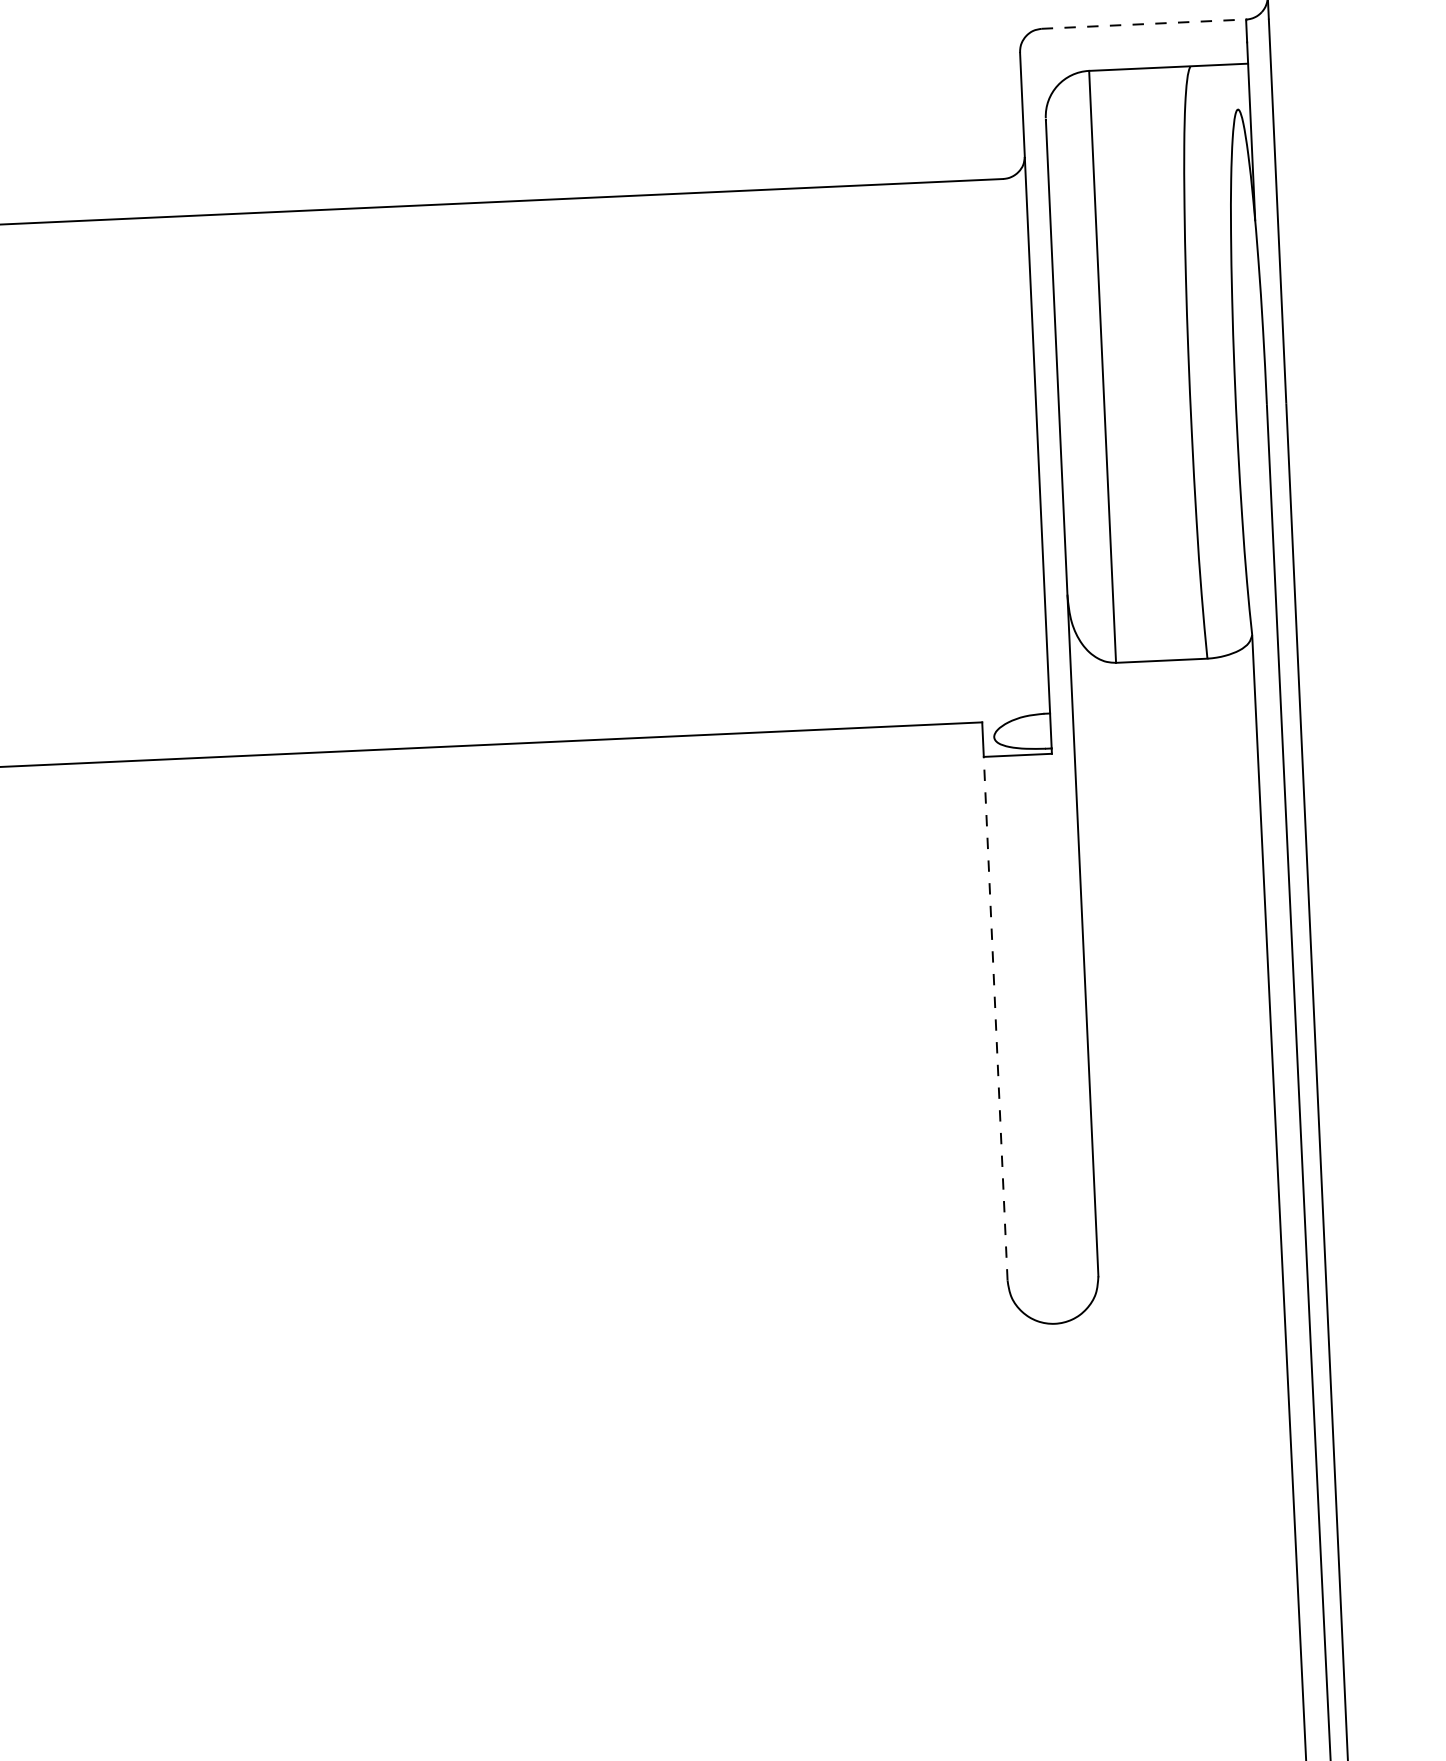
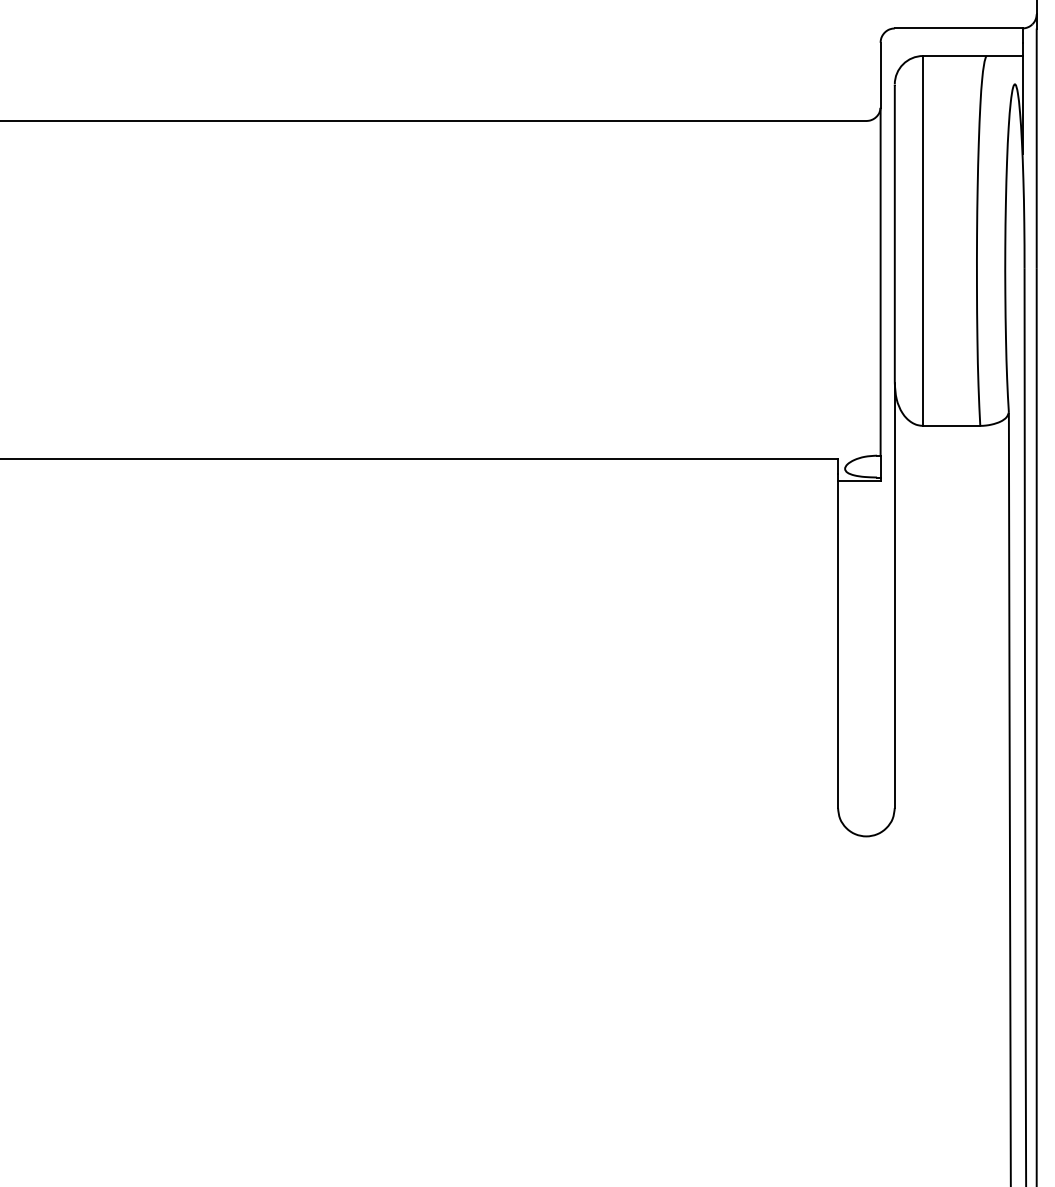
line: (1143, 24) -> (958, 28), dashed -> solid
line: (996, 1012) -> (838, 640), dashed -> solid

